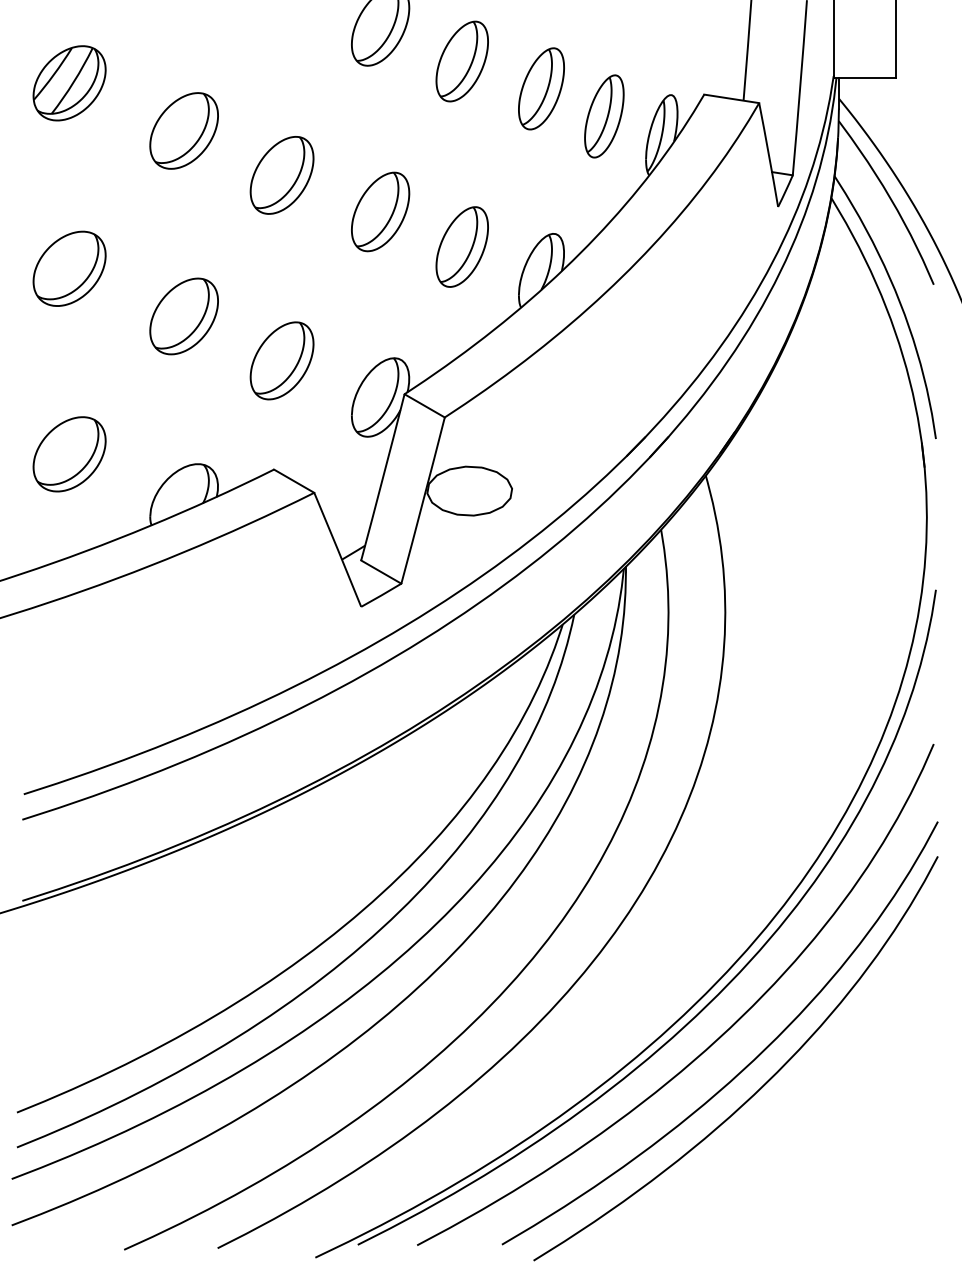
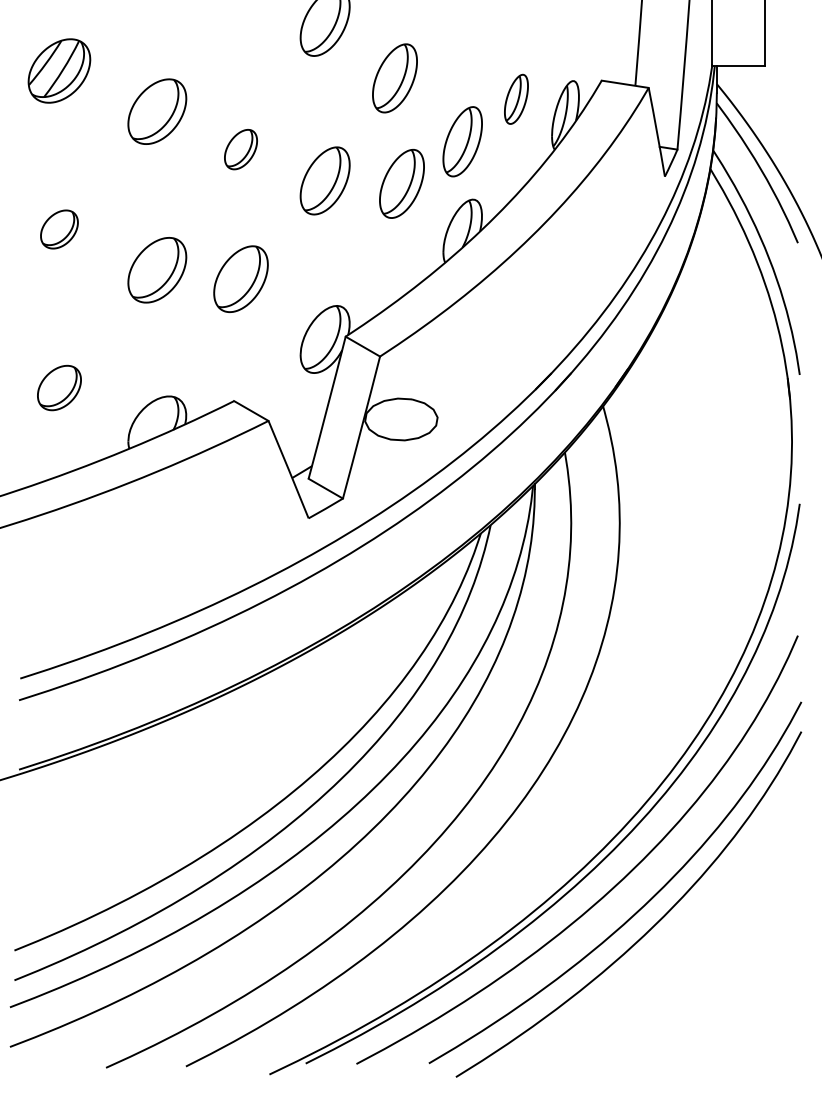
part: (461, 61) -> (394, 78), moved
part: (541, 88) -> (462, 141), moved
part: (604, 116) -> (516, 99), size x0.7
part: (281, 175) -> (240, 149), size x0.6
part: (461, 246) -> (401, 183), moved
part: (69, 268) -> (59, 229), size x0.6
part: (281, 360) -> (240, 278), moved
part: (69, 453) -> (59, 387), size x0.7

